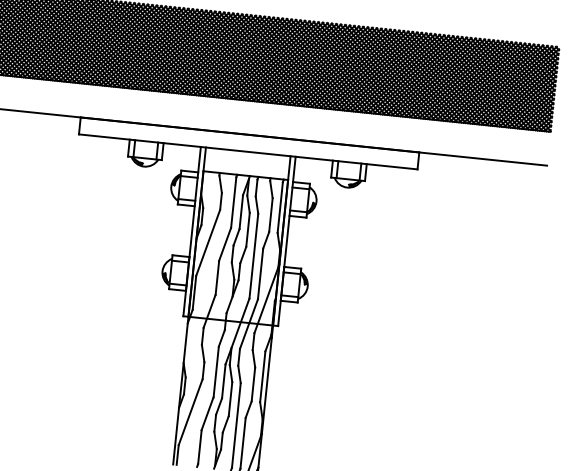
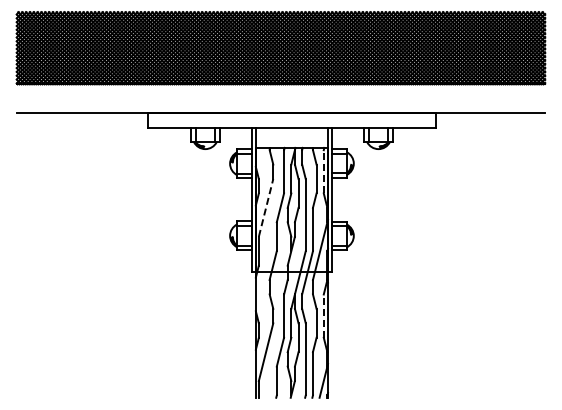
line: (279, 207) -> (323, 171), solid -> dashed
line: (208, 242) -> (266, 207), solid -> dashed
line: (262, 377) -> (323, 316), solid -> dashed

